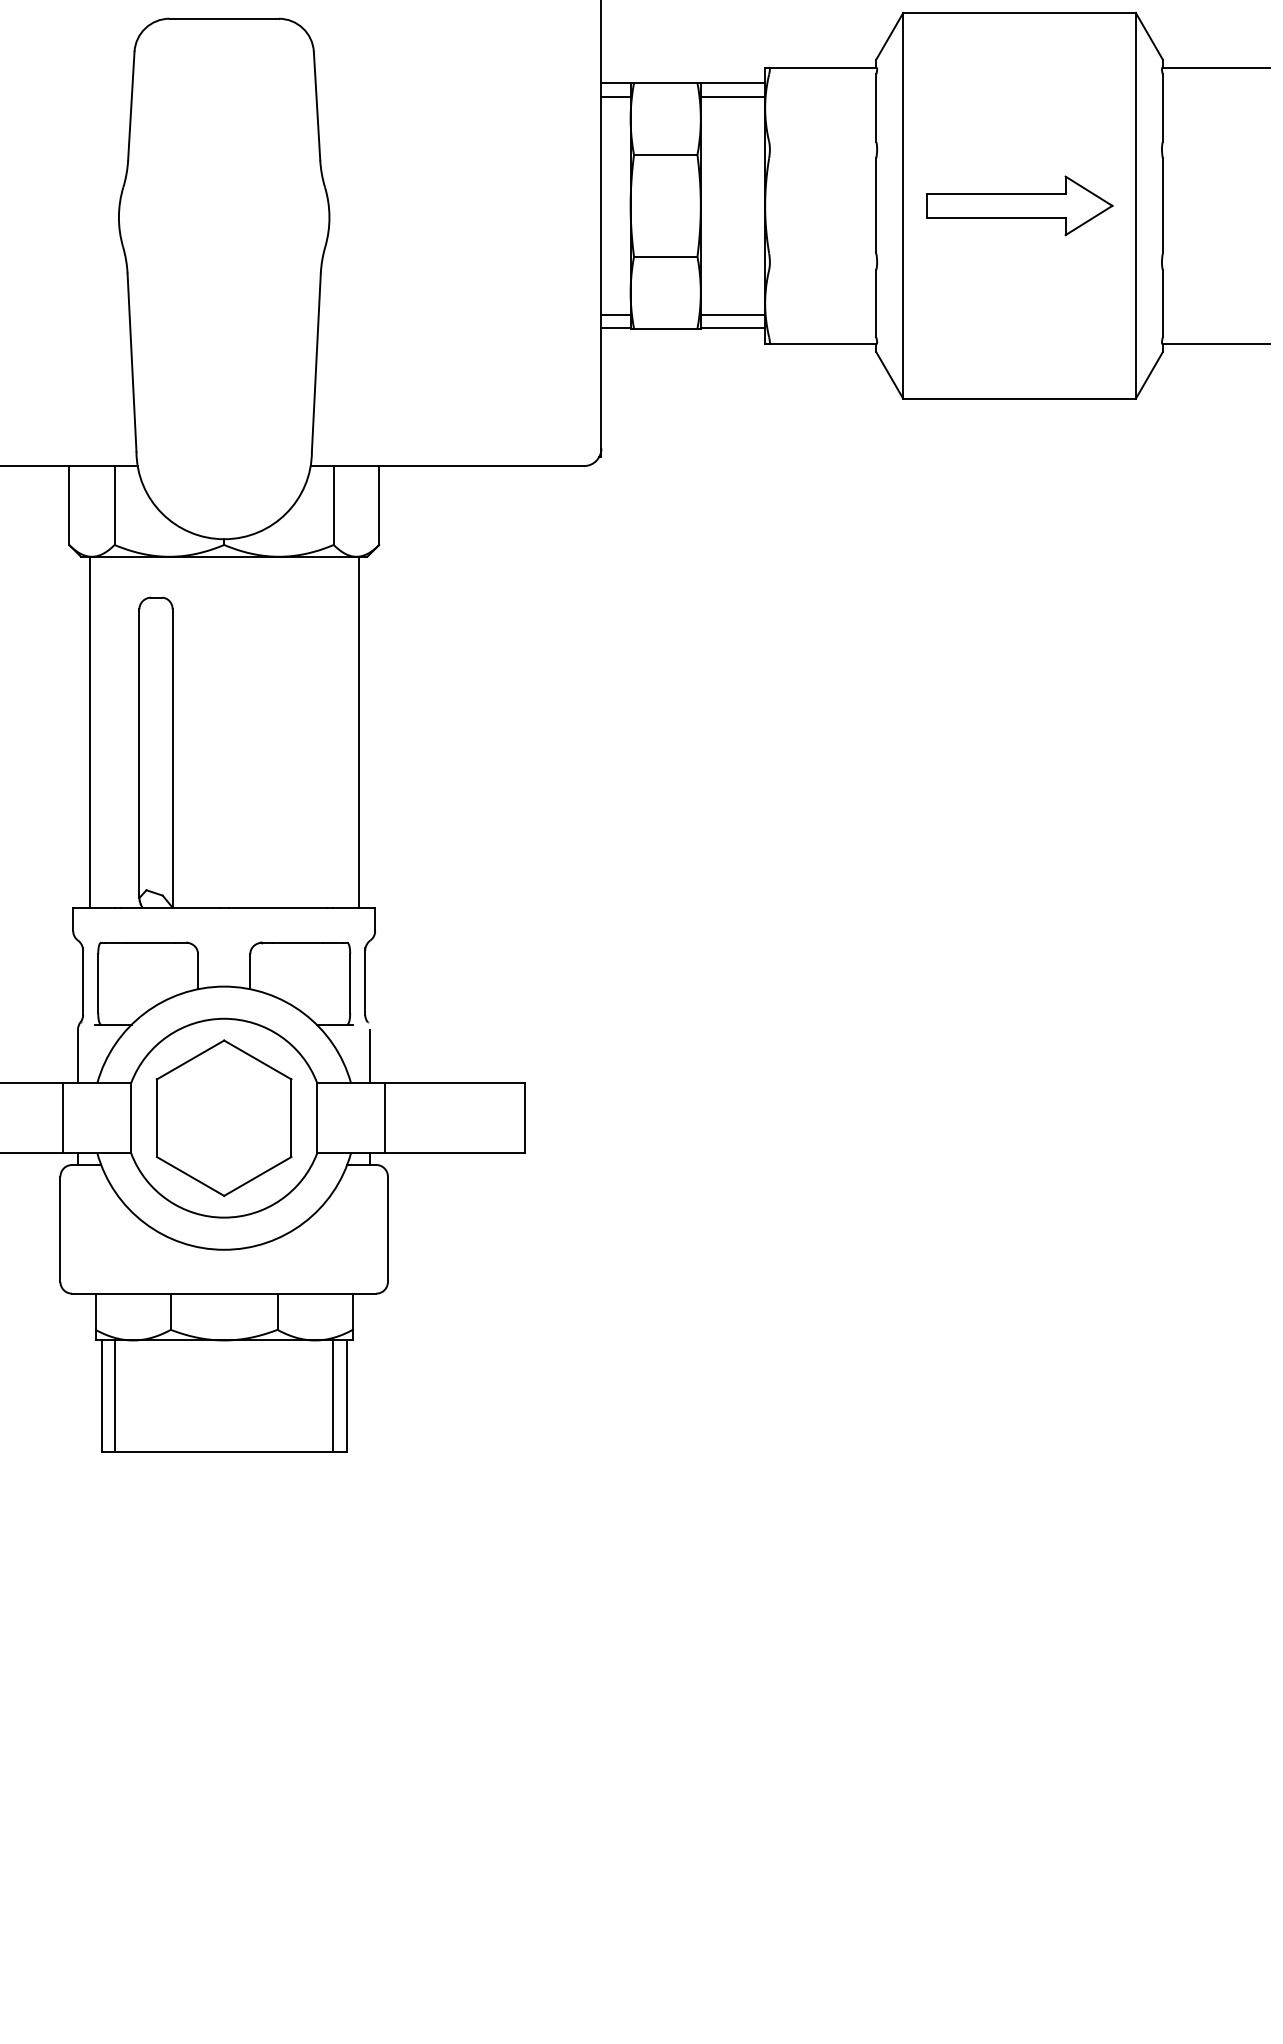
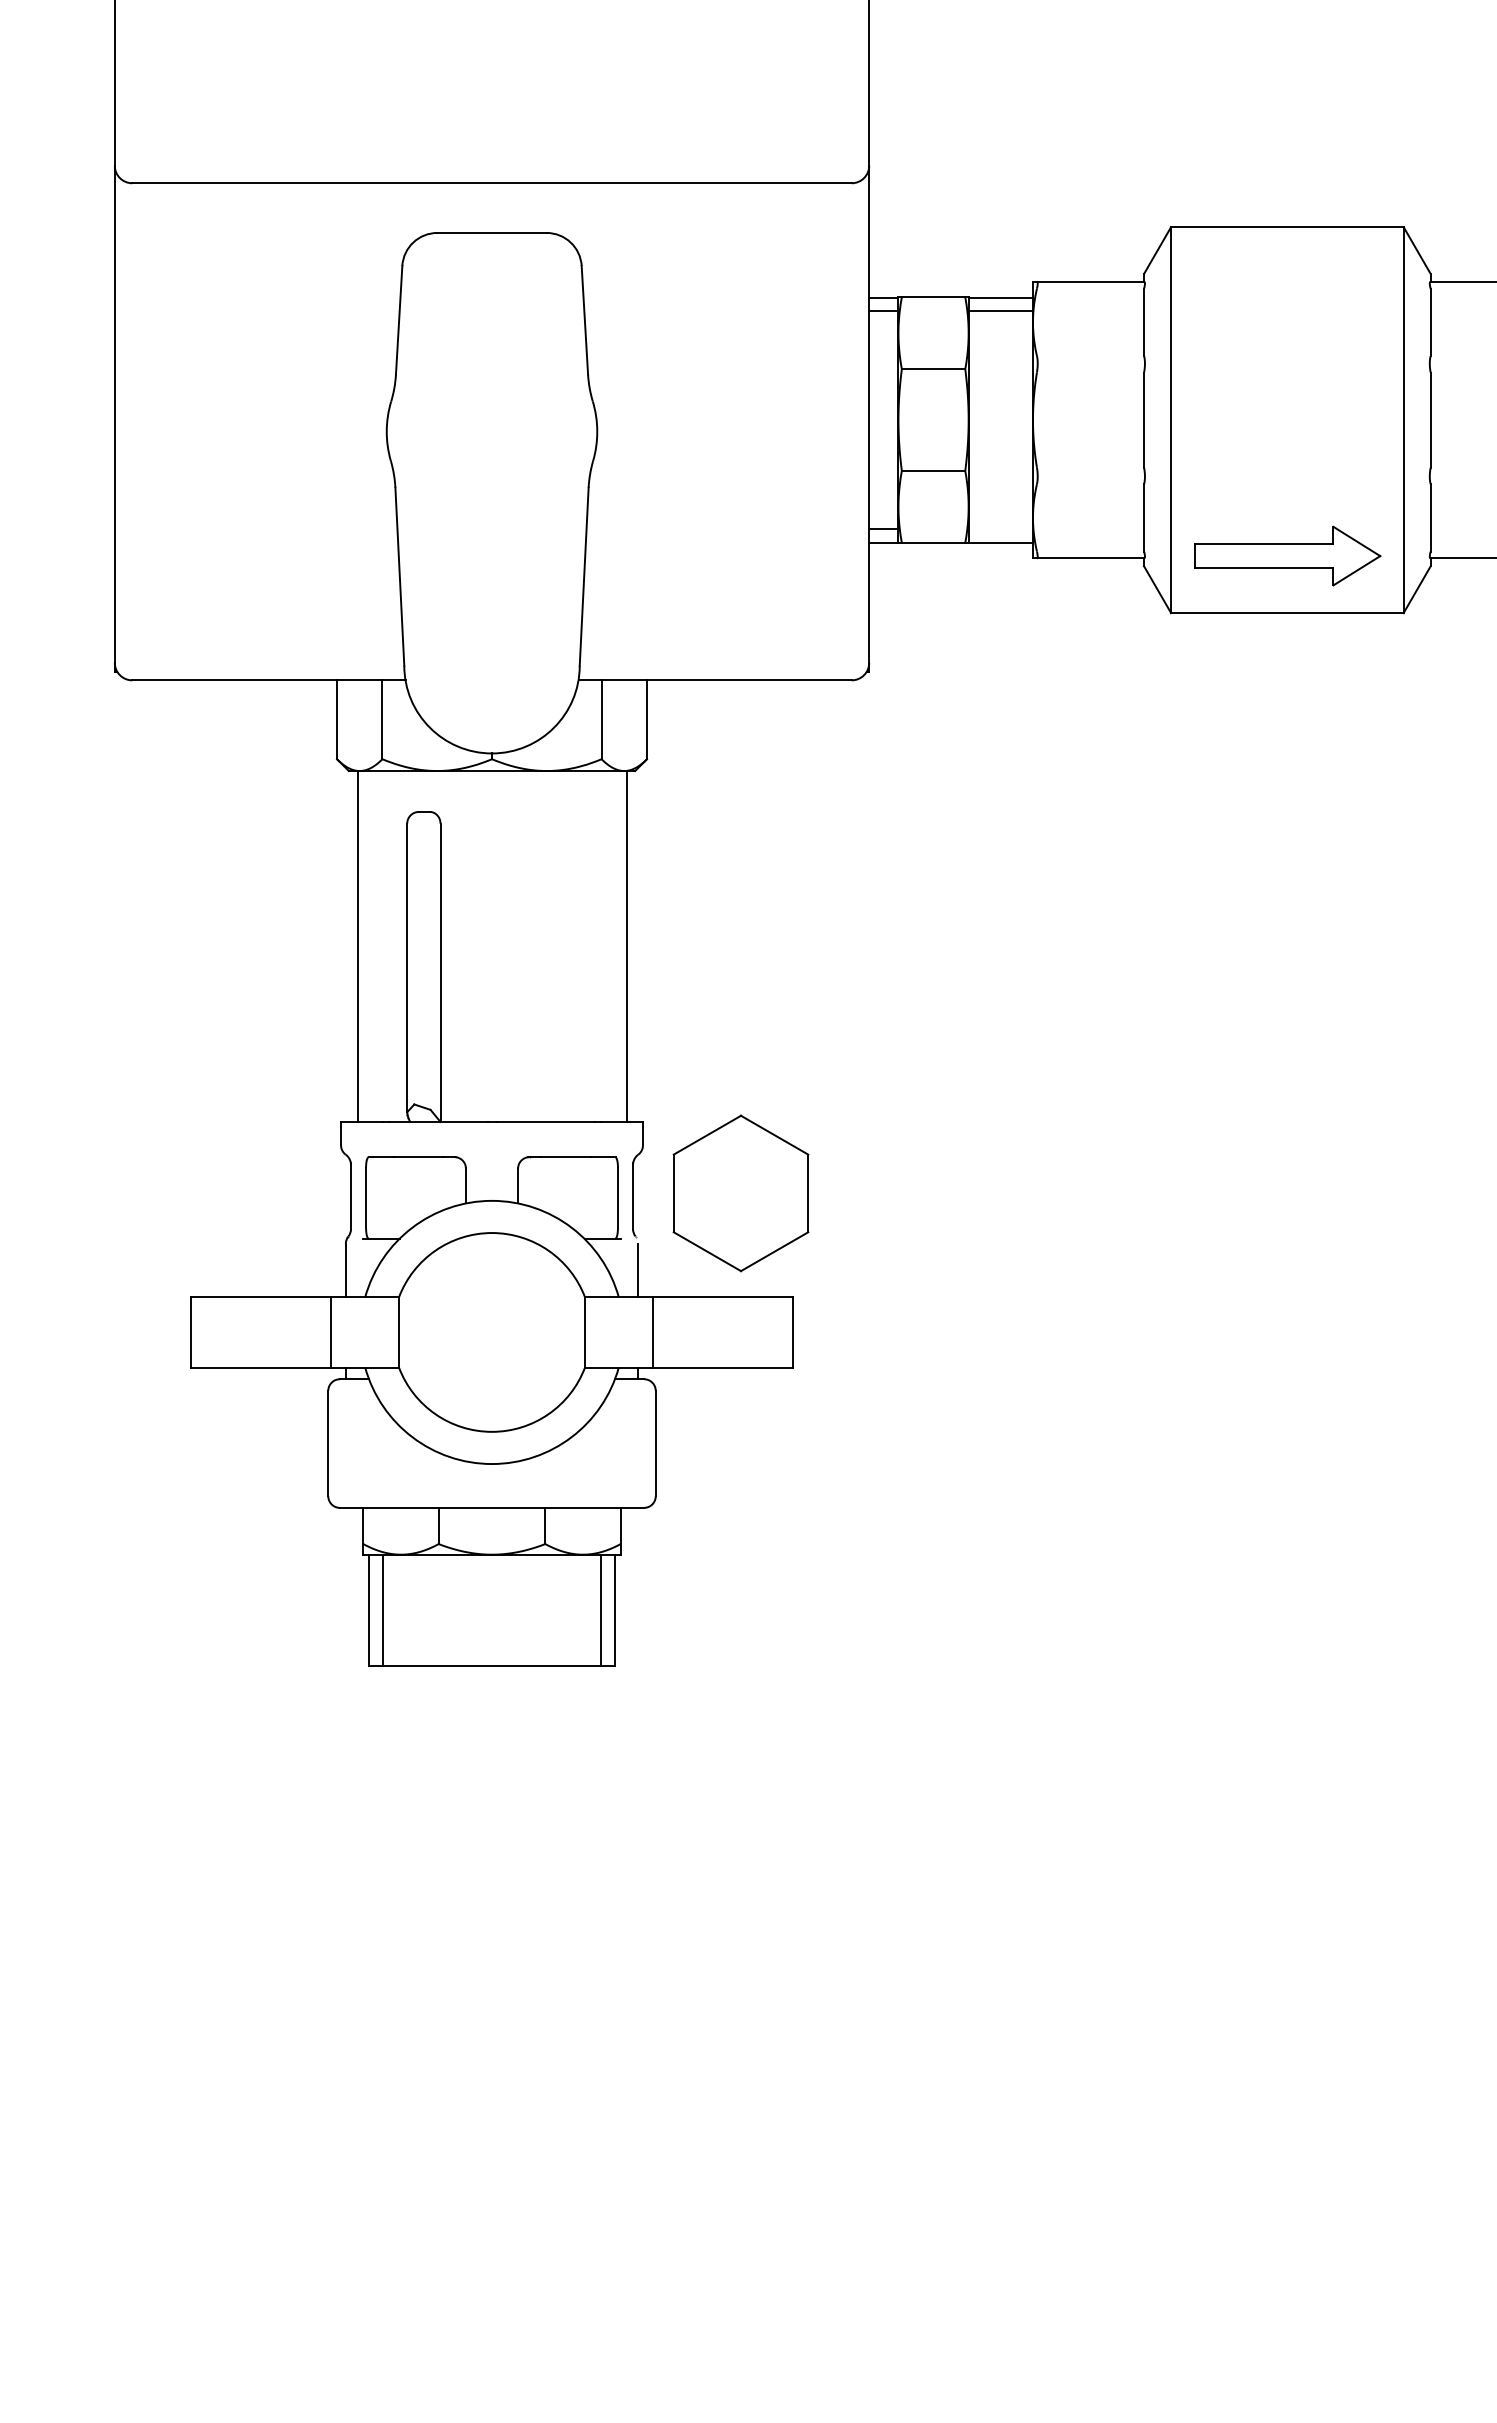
part: (1019, 205) -> (1287, 555), moved
line: (732, 315) -> (1000, 529), removed
part: (223, 1118) -> (740, 1193), moved

